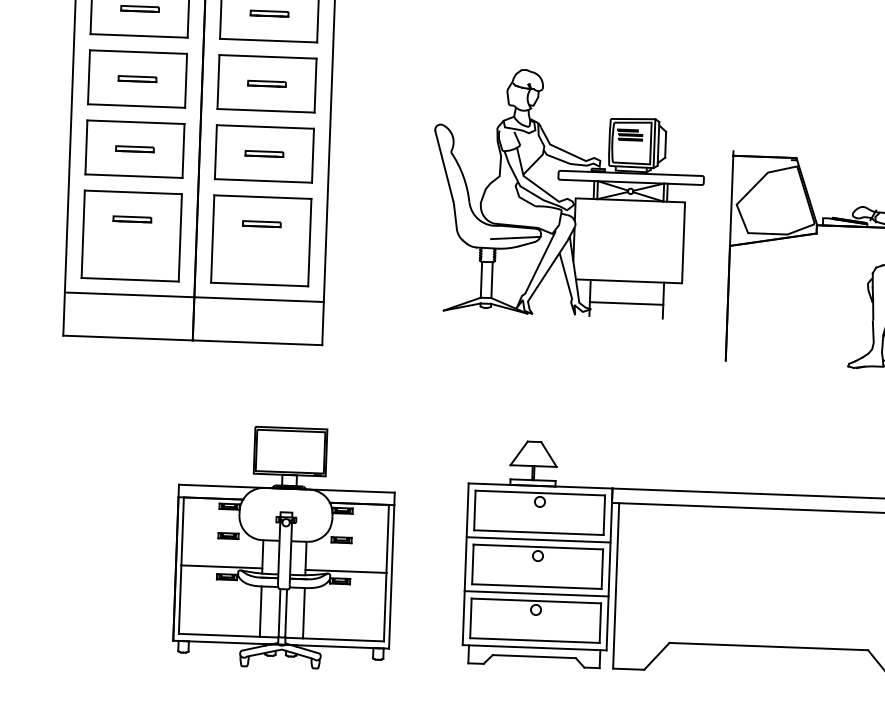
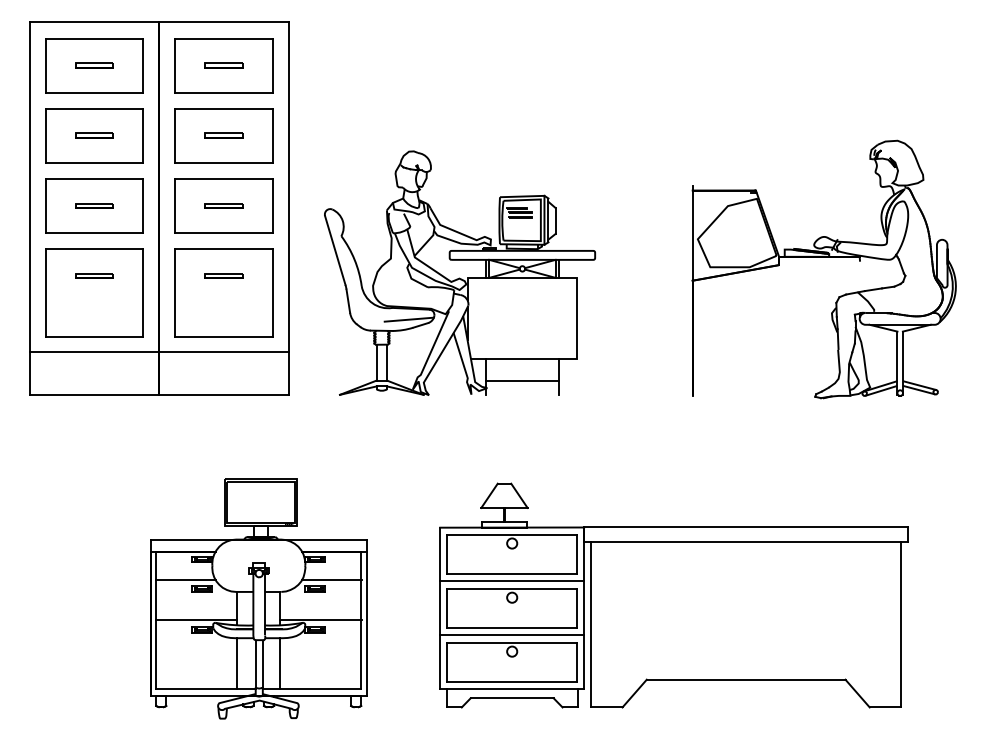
part: (568, 192) -> (460, 272), moved
line: (212, 526) -> (185, 580), added
line: (358, 532) -> (331, 580), added

